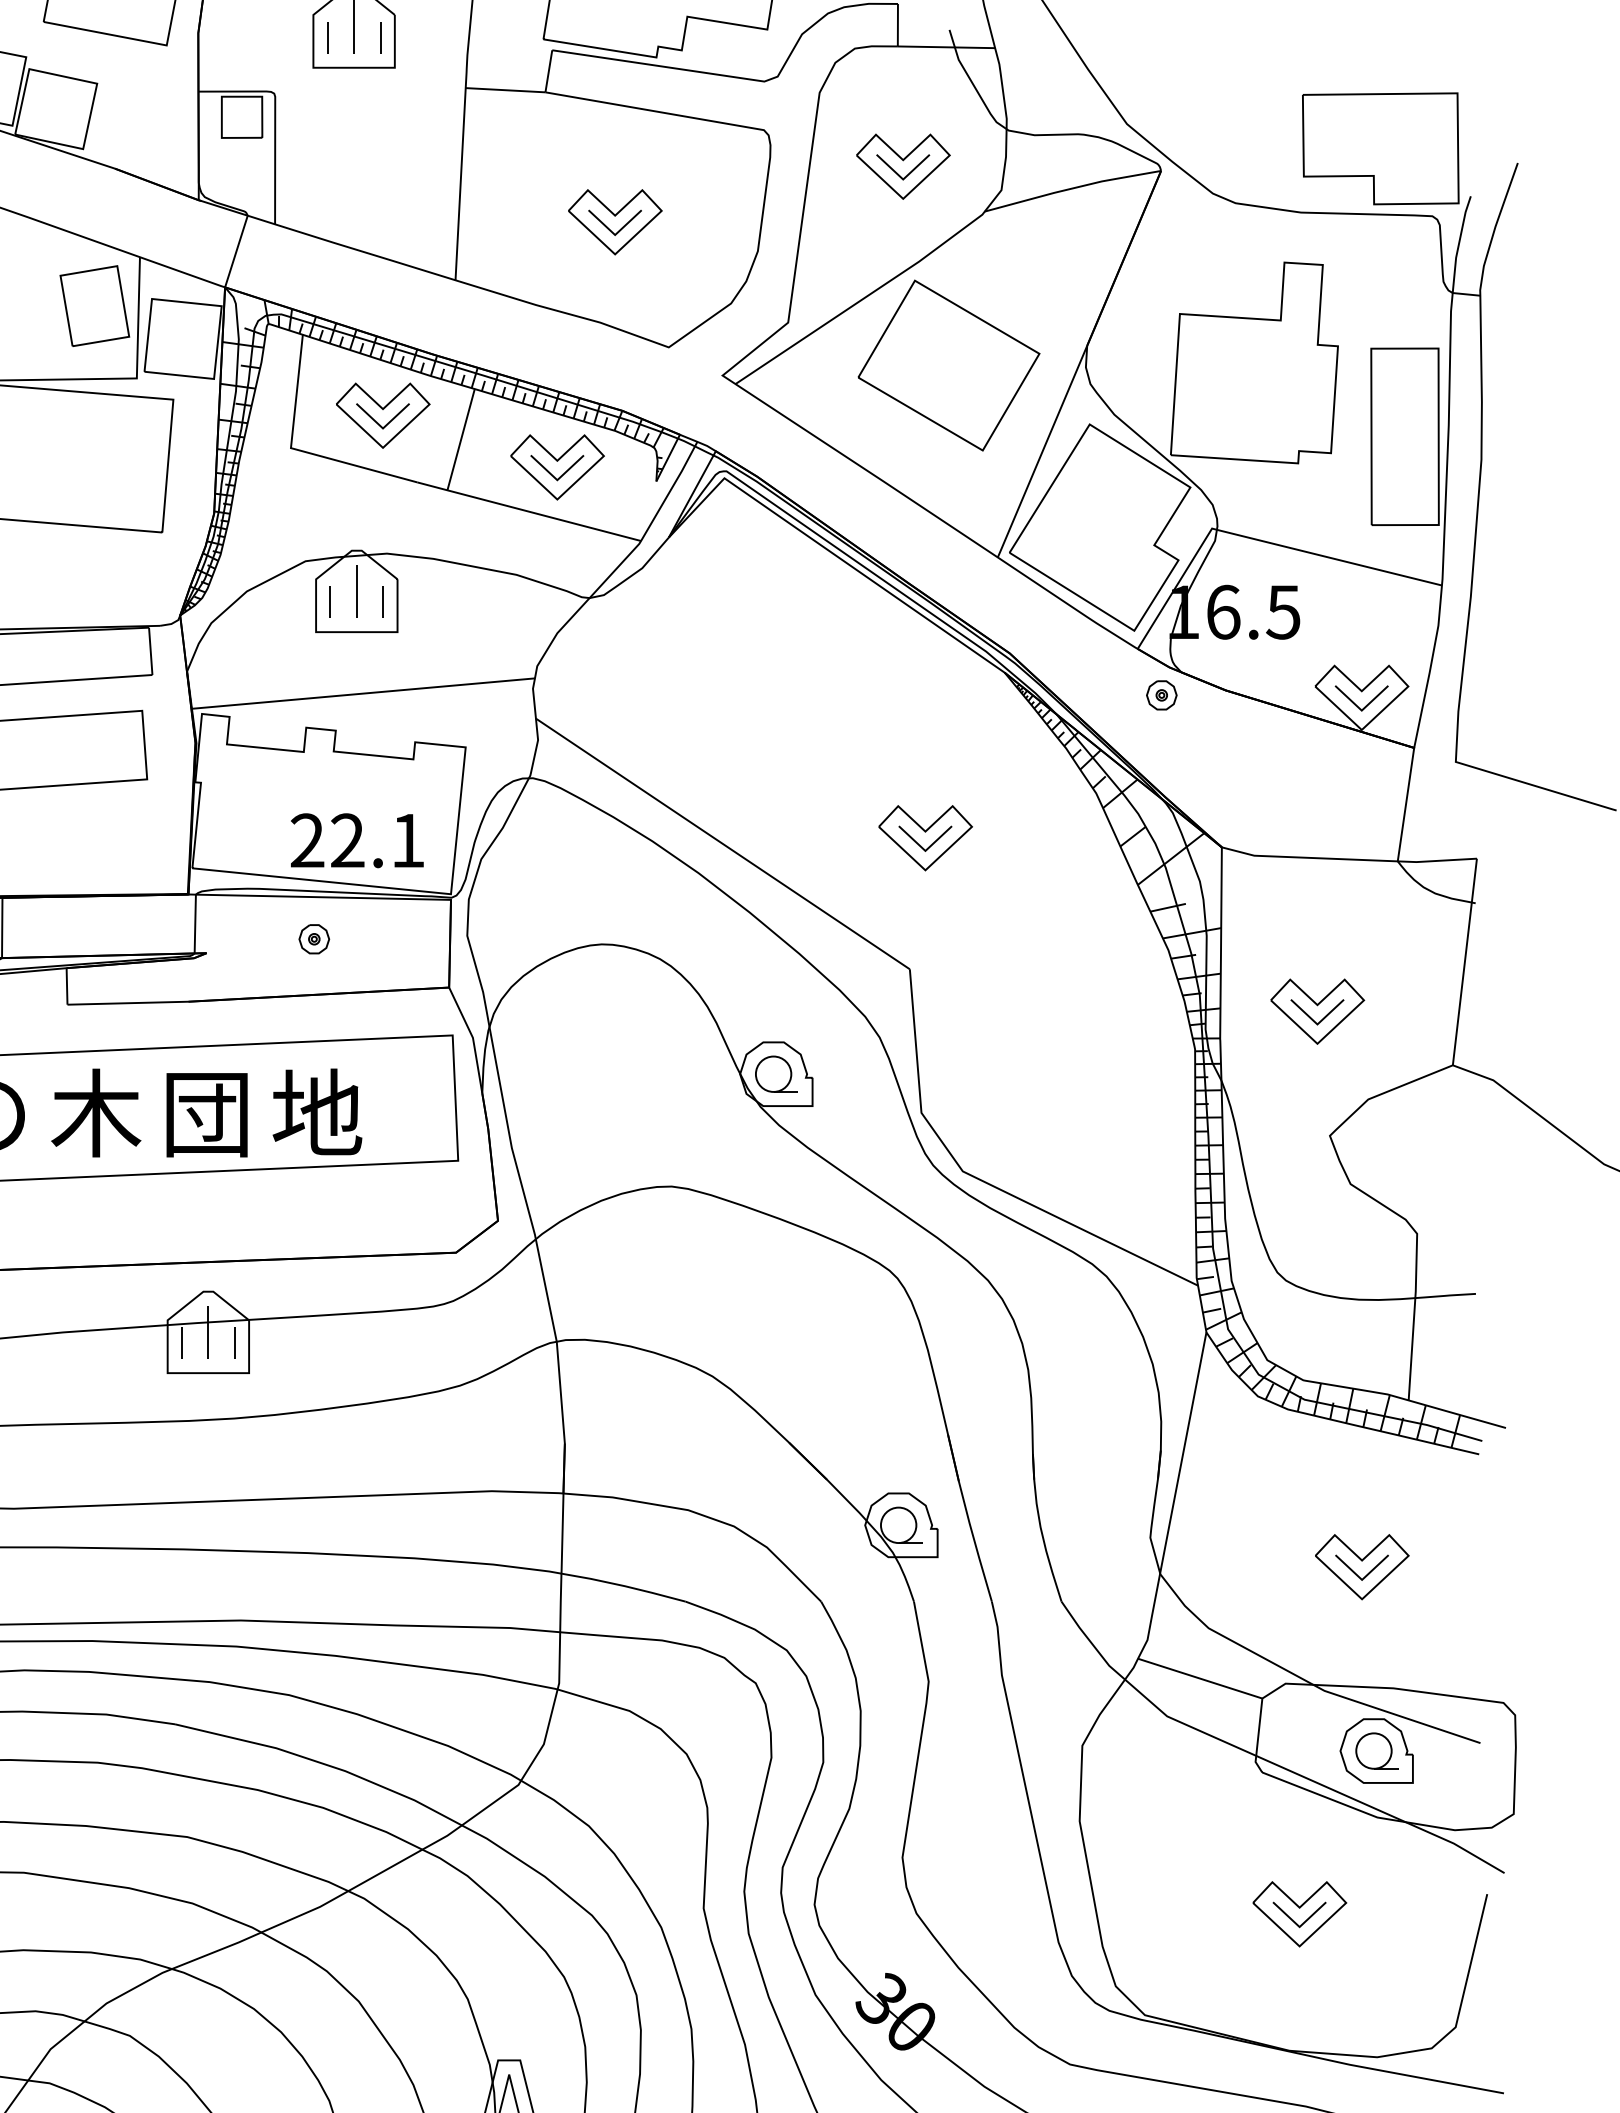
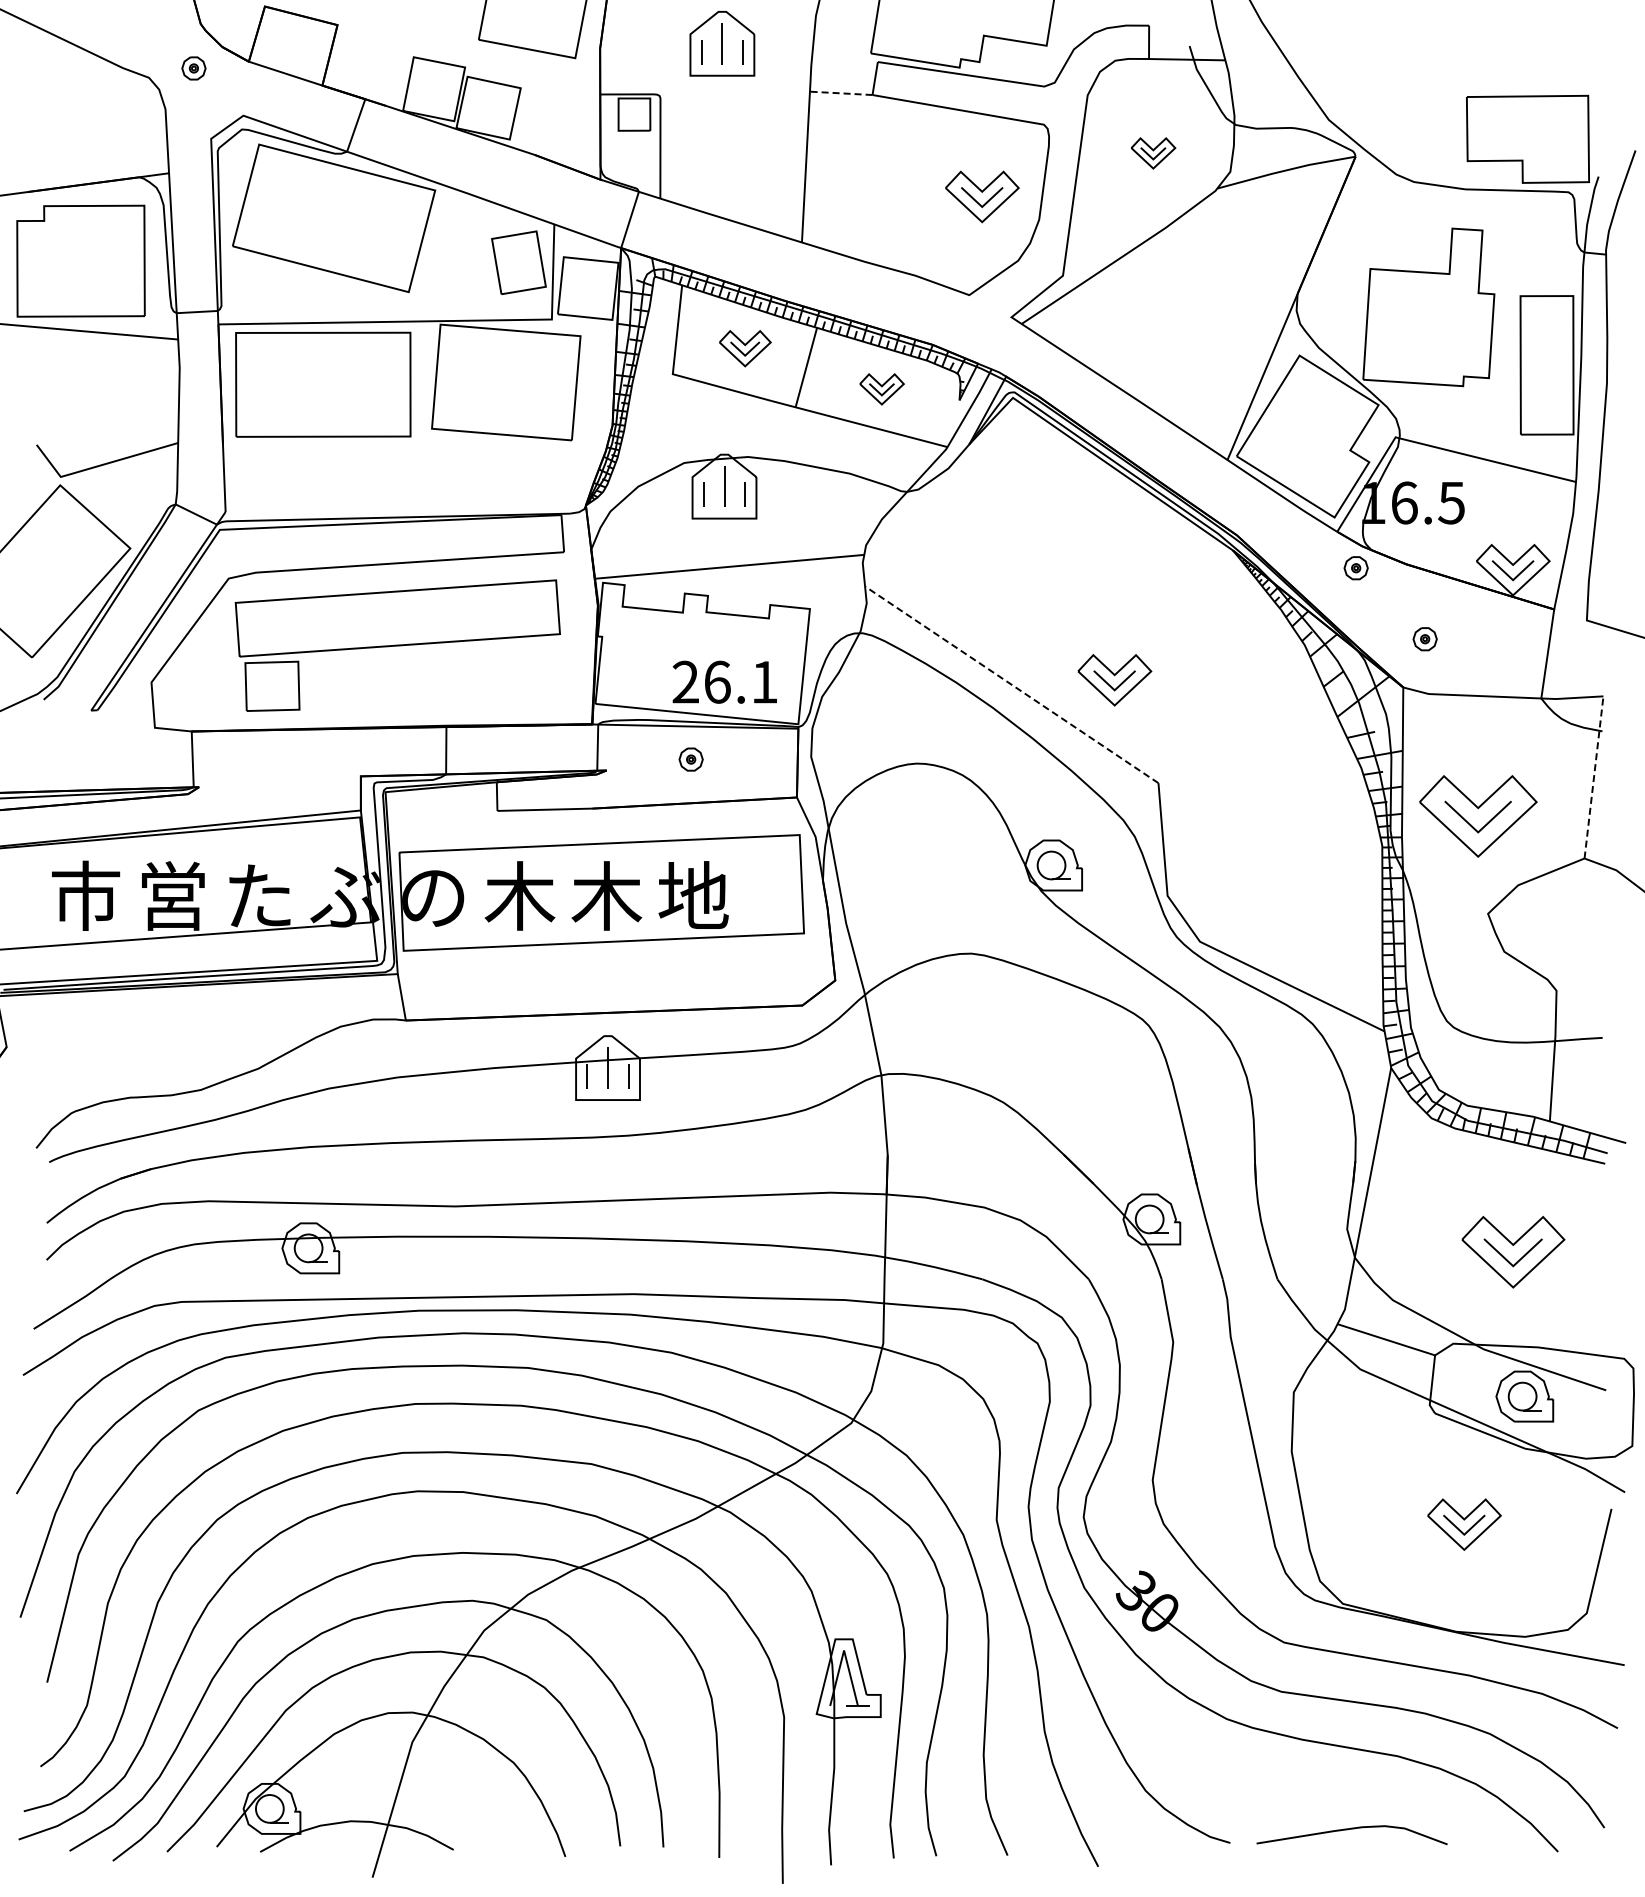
line: (504, 90) -> (840, 93), solid -> dashed
part: (903, 166) -> (1153, 153), size x0.6
part: (615, 221) -> (982, 196), moved
part: (949, 364) -> (1189, 308), removed
part: (383, 415) -> (745, 348), size x0.7
part: (556, 467) -> (881, 389), size x0.6
part: (1248, 786) -> (1424, 639), added
part: (925, 838) -> (1114, 680), moved
text: (347, 839) -> (717, 681), 22.1 -> 26.1
line: (722, 843) -> (1011, 684), solid -> dashed
line: (1465, 962) -> (1594, 777), solid -> dashed
part: (1317, 1011) -> (1478, 816), size x1.6
text: (206, 1112) -> (606, 895), 団 -> 木
part: (1362, 1567) -> (1513, 1252), size x1.4

